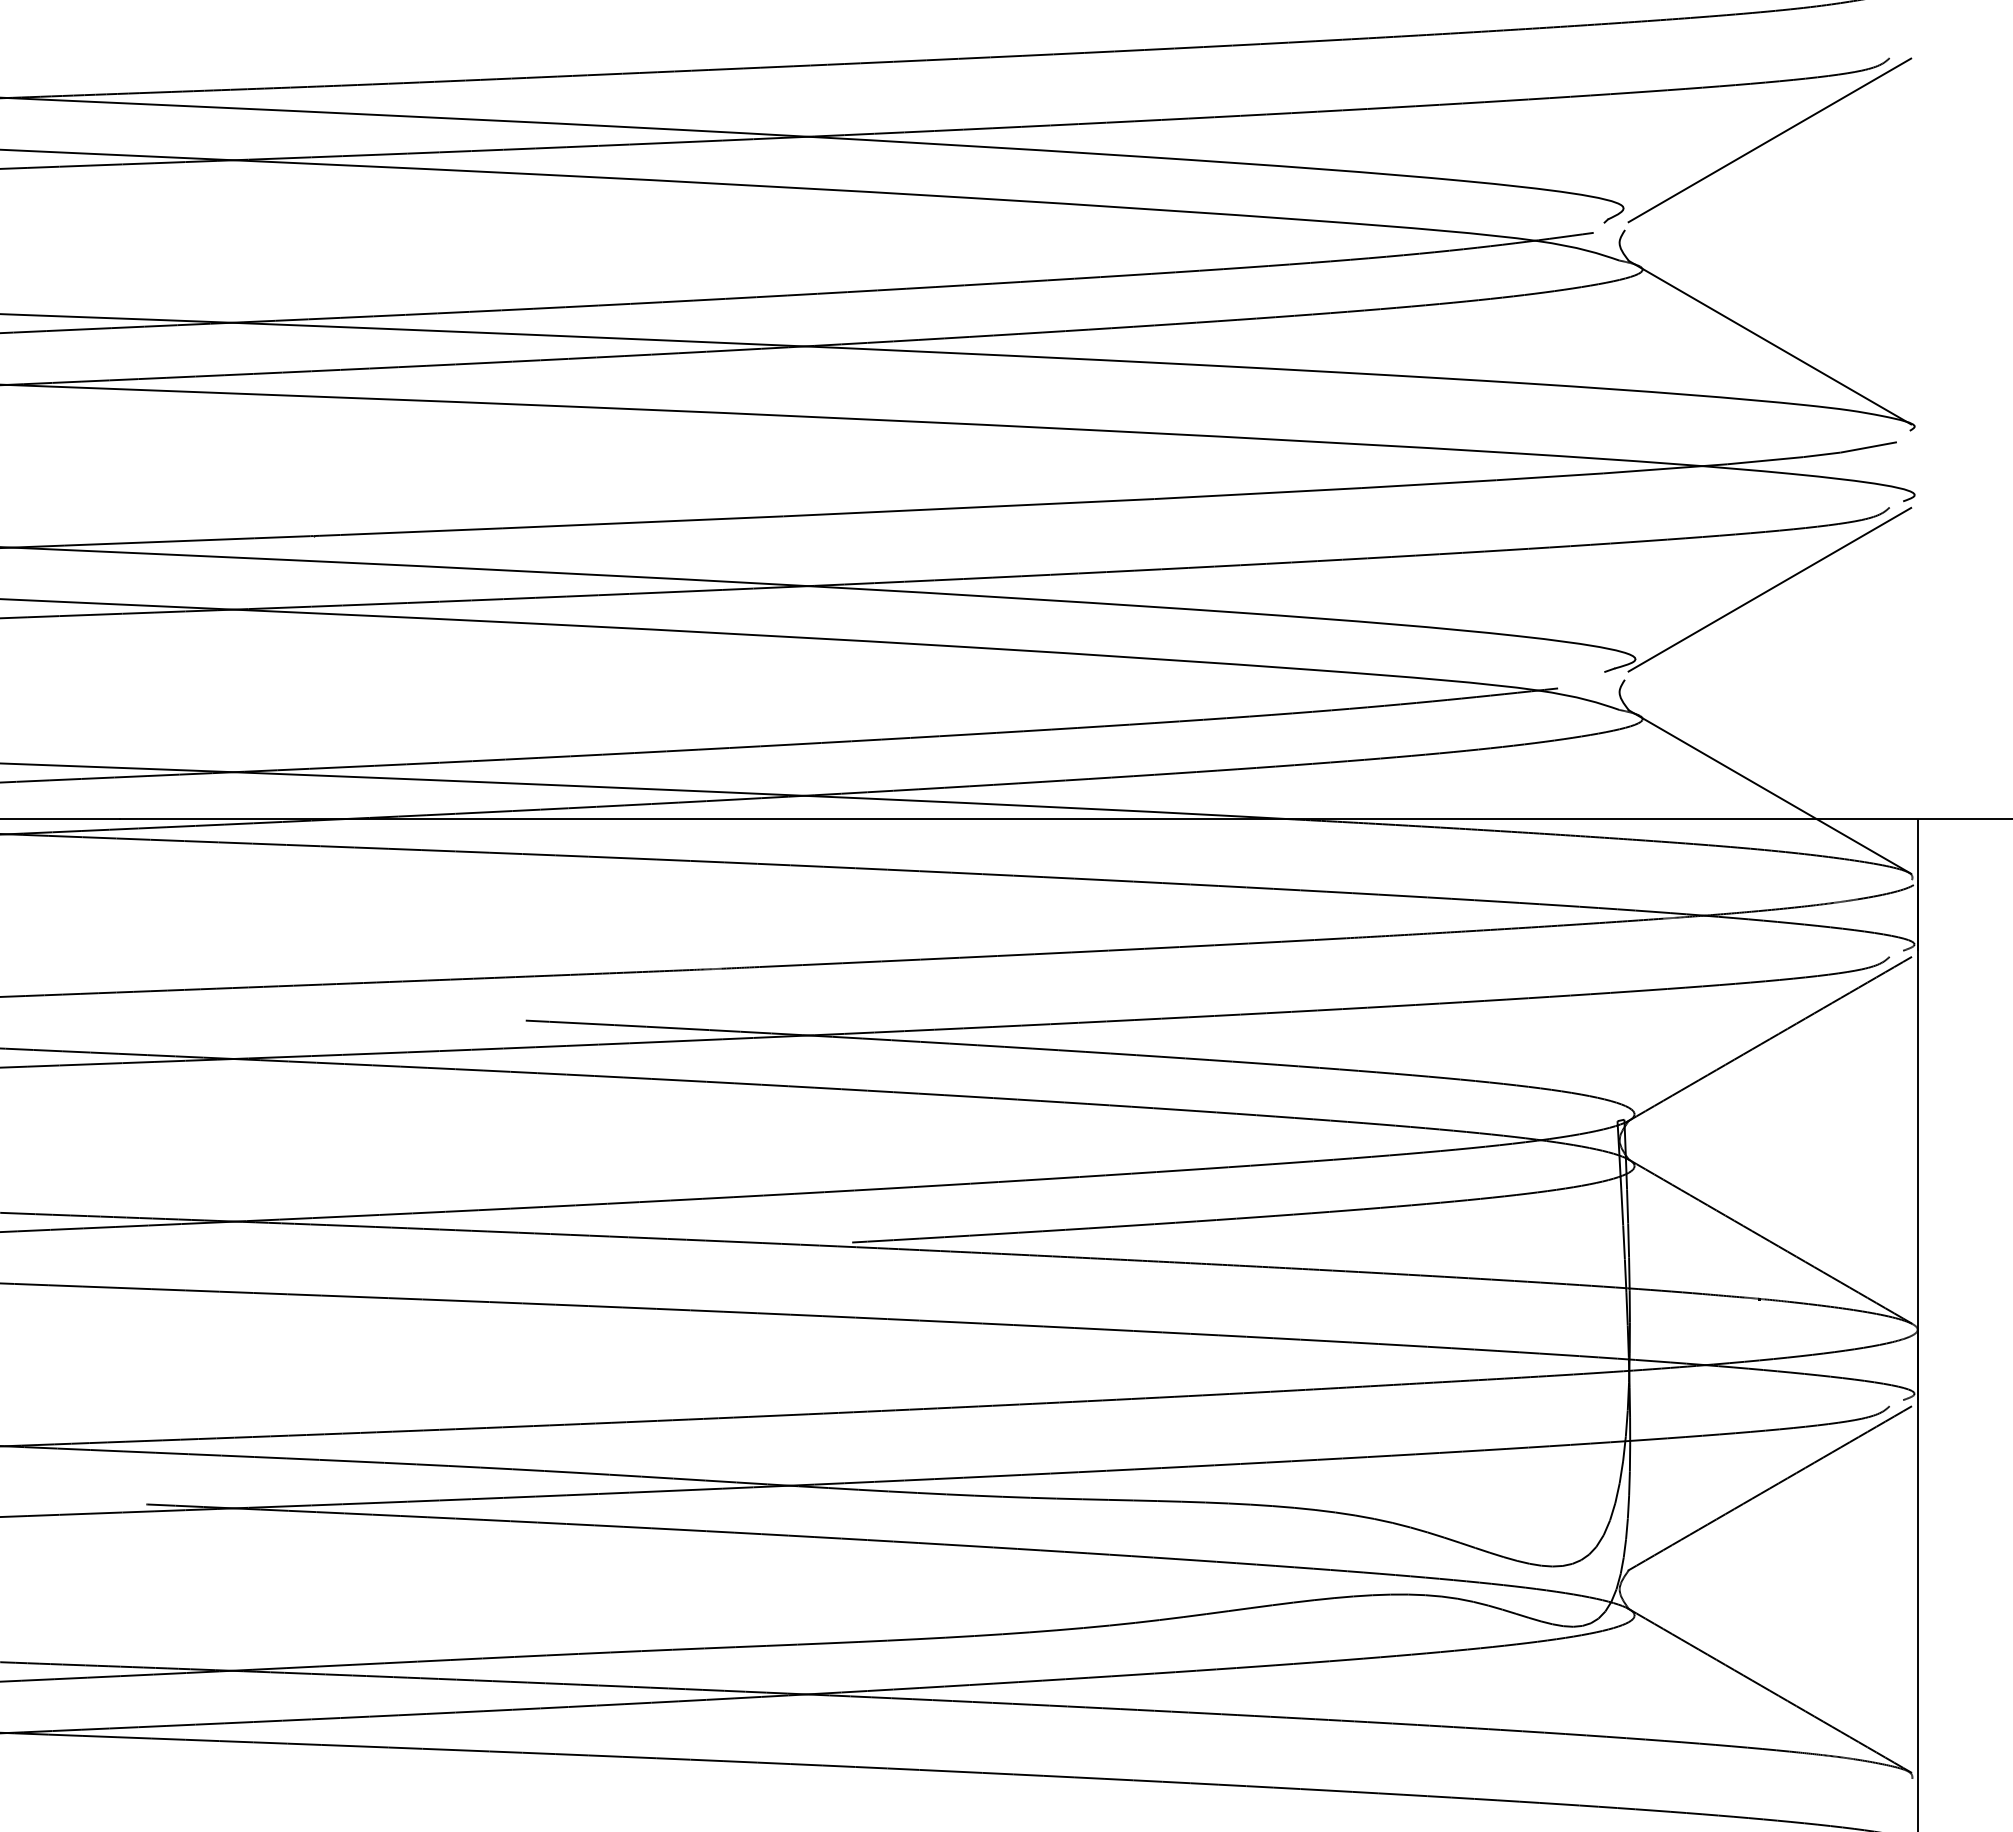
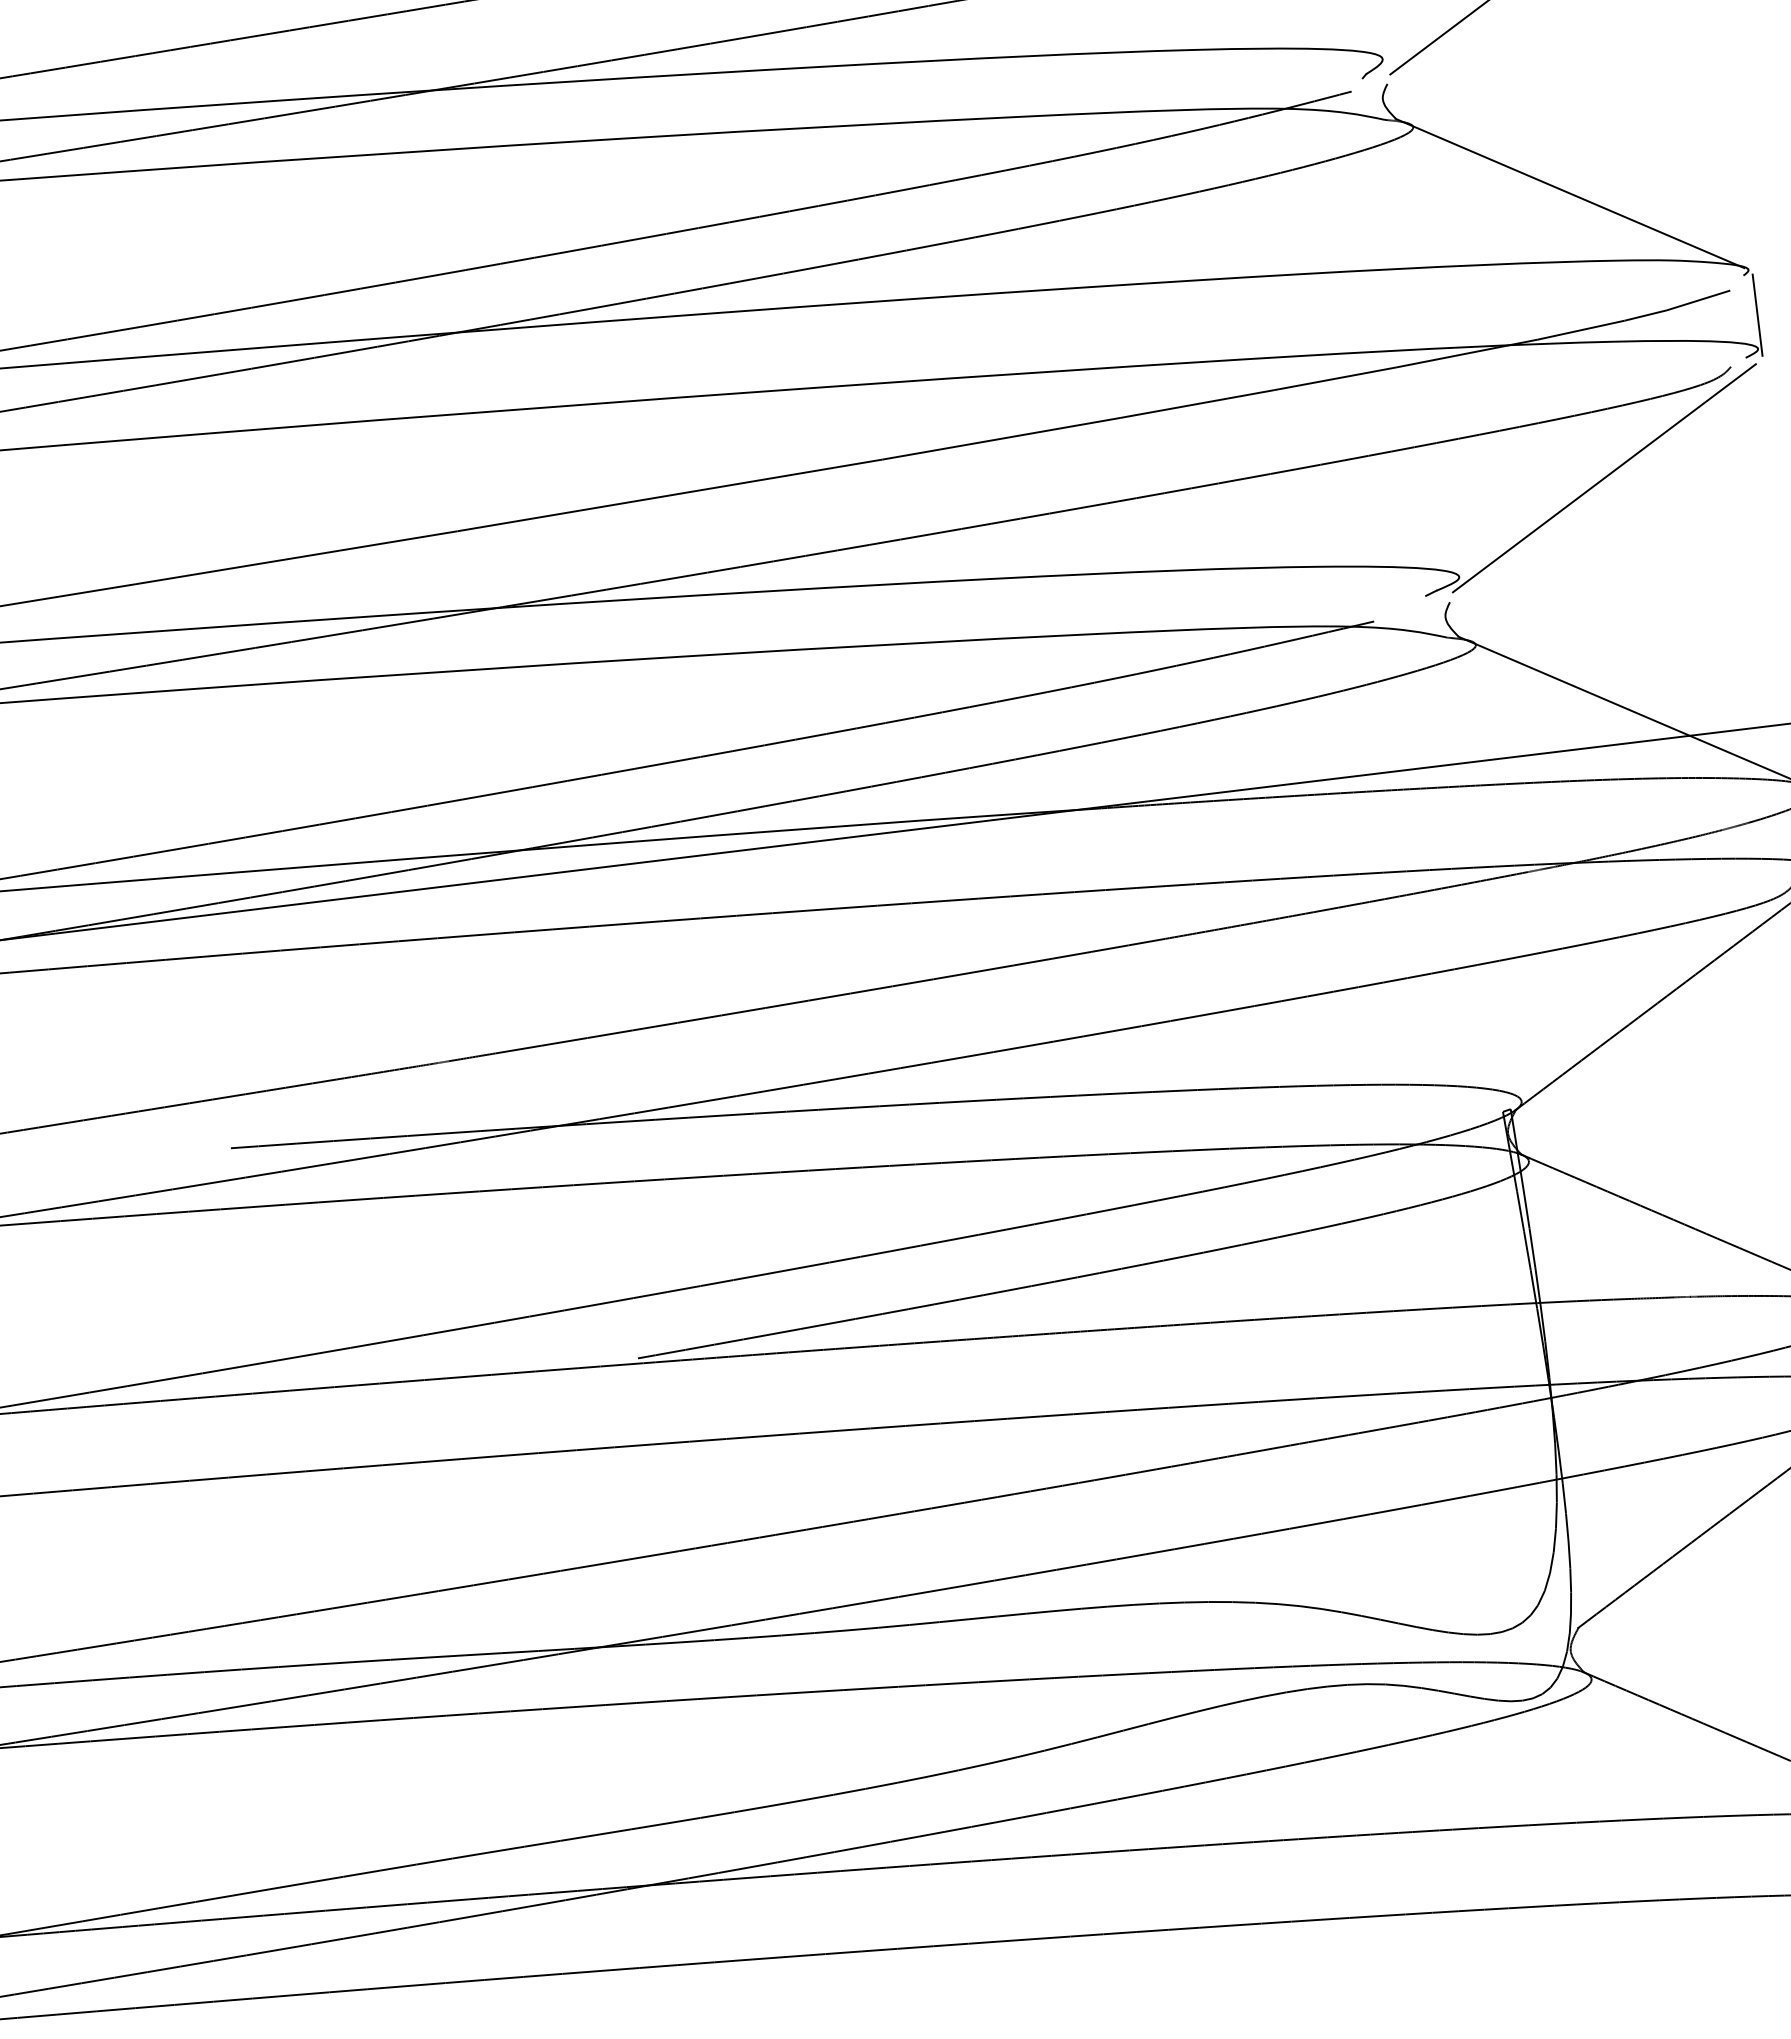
line: (1917, 465) -> (1757, 314), added

